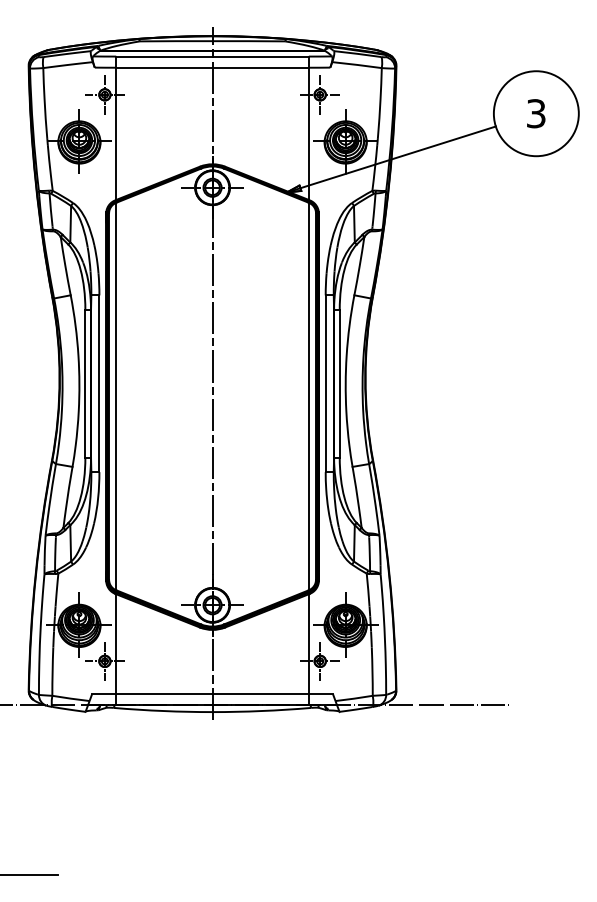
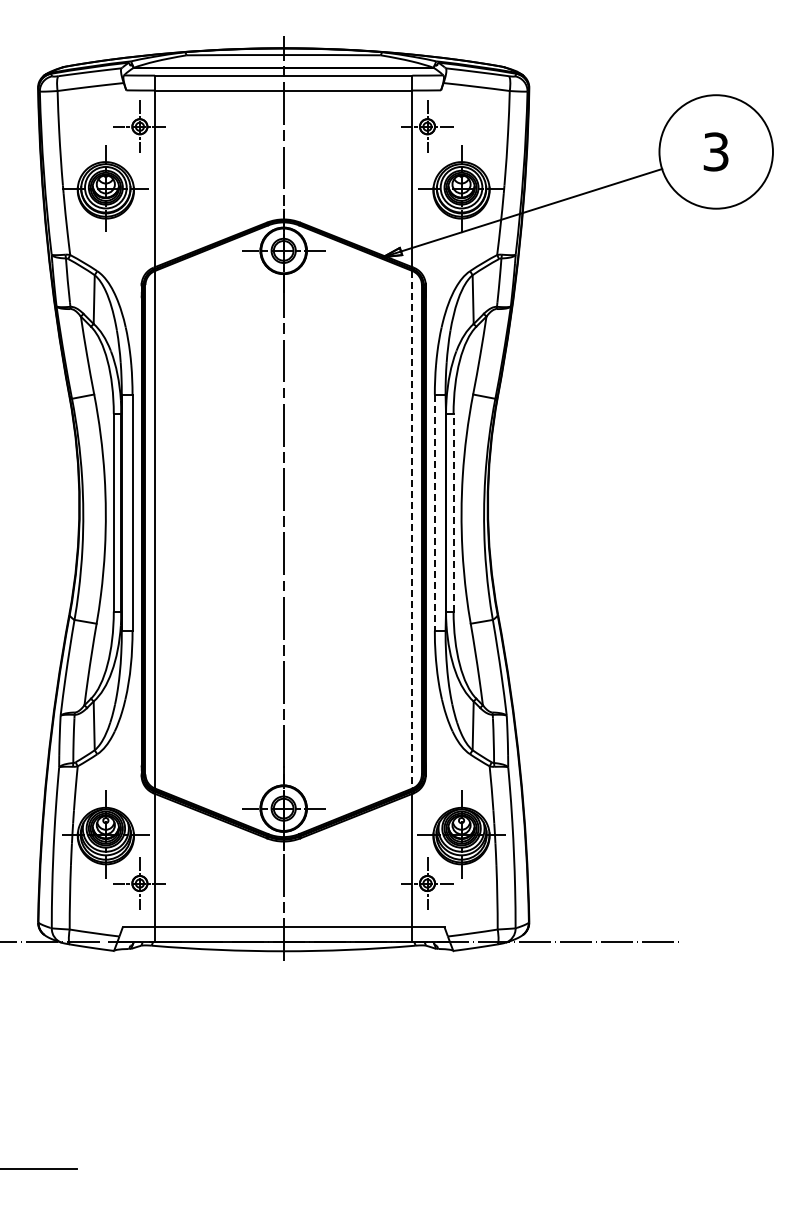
line: (339, 383) -> (453, 512), solid -> dashed
line: (325, 384) -> (434, 513), solid -> dashed
line: (308, 396) -> (412, 529), solid -> dashed

